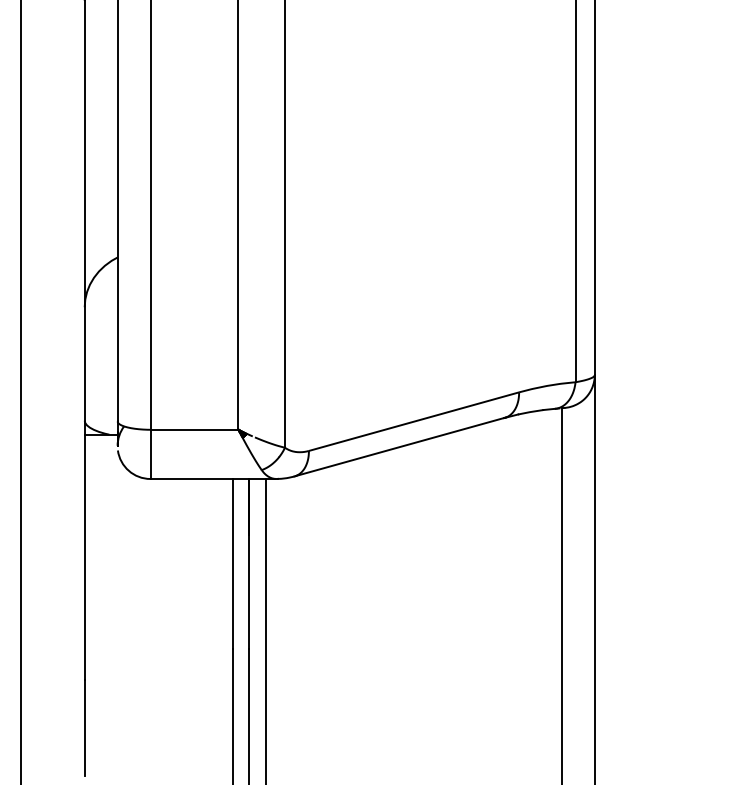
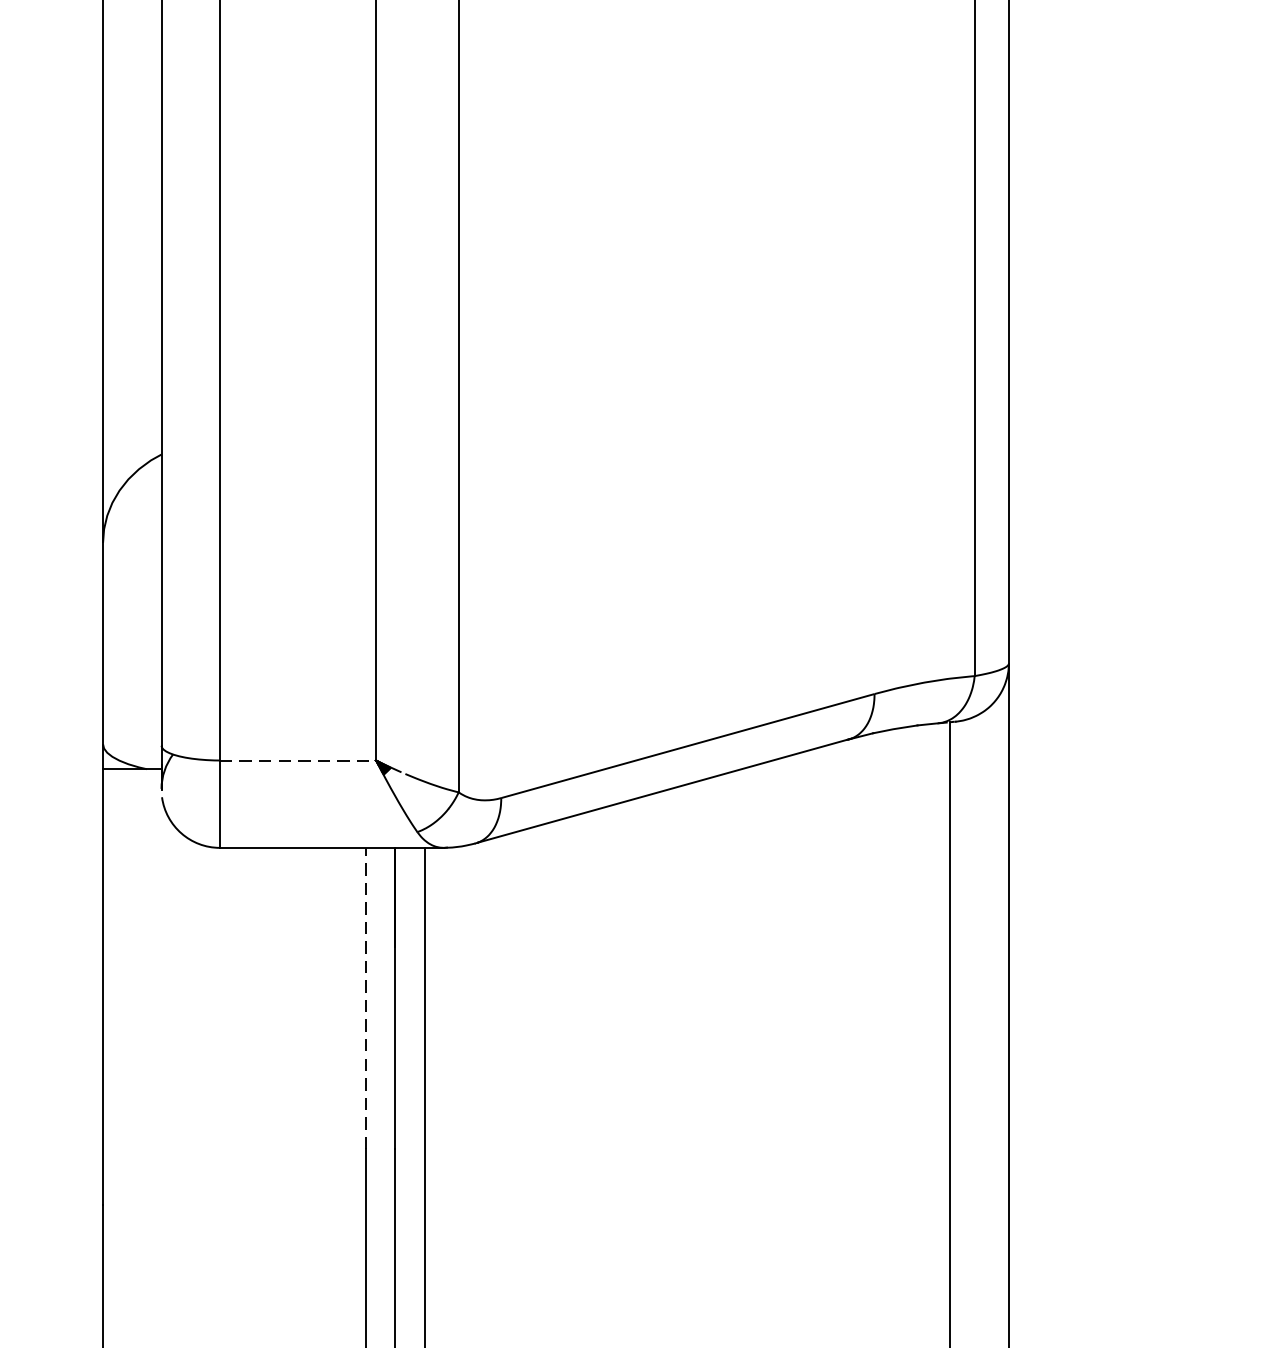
line: (194, 429) -> (298, 759), solid -> dashed
line: (232, 563) -> (365, 997), solid -> dashed

